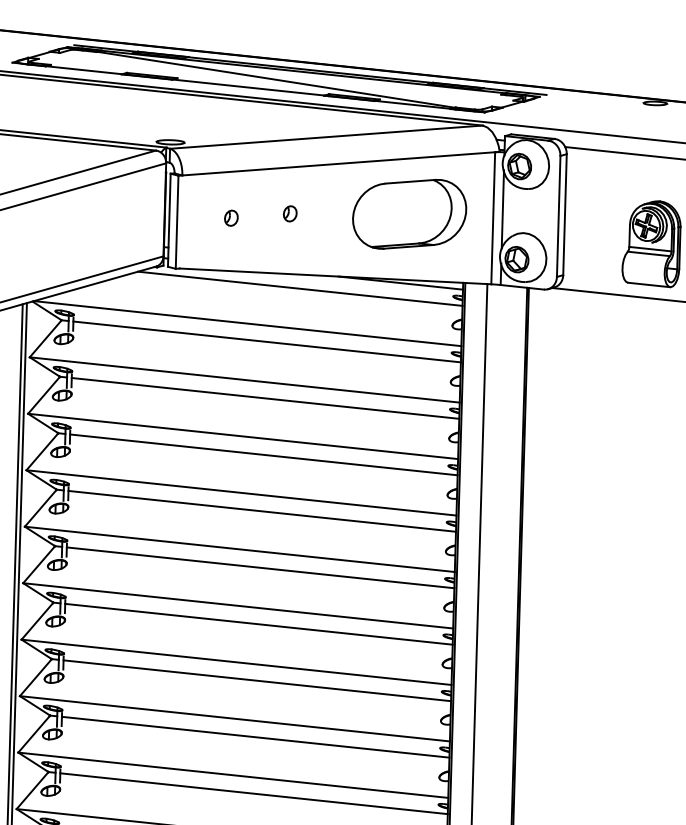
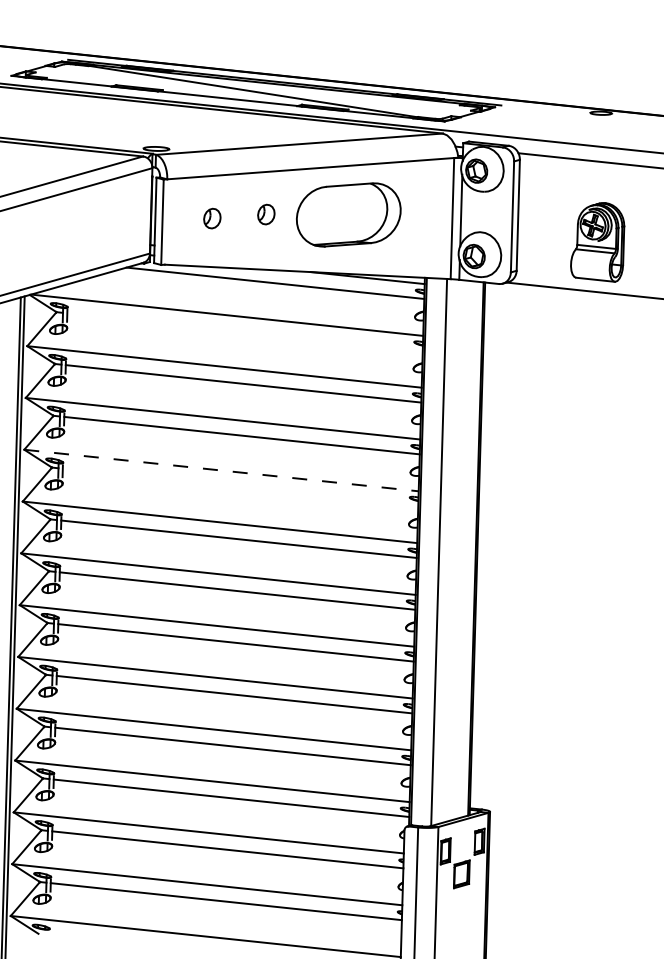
part: (289, 213) -> (265, 214), size x1.4
part: (409, 213) -> (348, 214), moved
part: (230, 218) -> (211, 218), size x1.4
line: (266, 341) -> (244, 331), removed
line: (242, 492) -> (222, 470), solid -> dashed
line: (262, 511) -> (240, 487), removed

